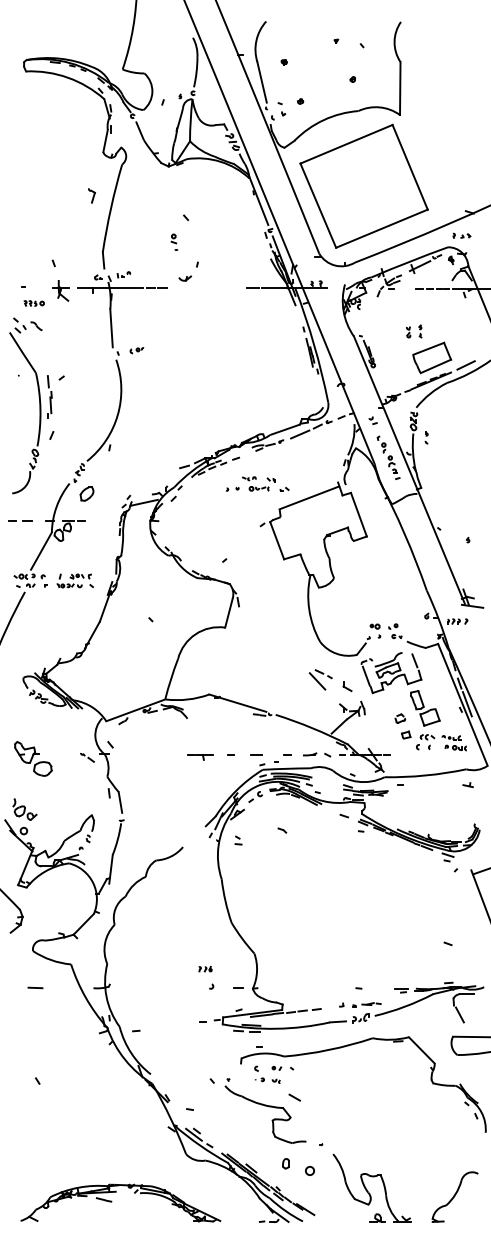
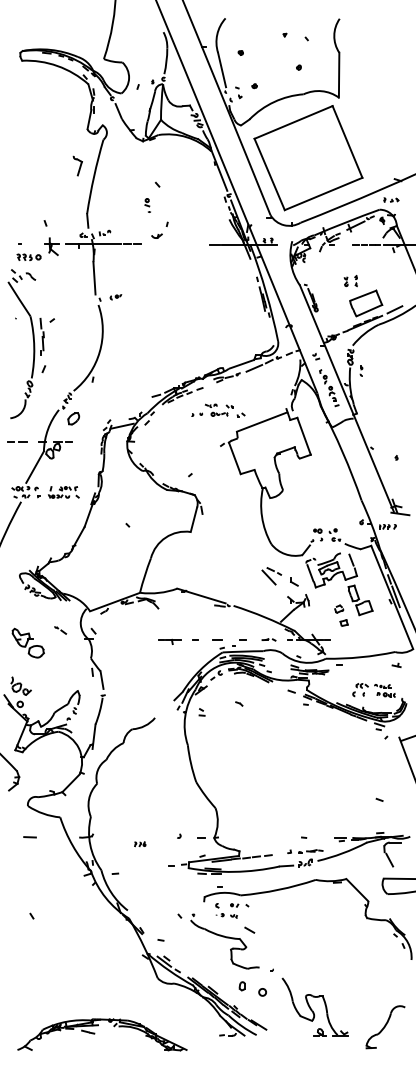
part: (91, 195) -> (77, 165), size x1.6
part: (33, 303) -> (28, 257), size x1.4
part: (441, 742) -> (374, 690), moved
part: (317, 754) -> (269, 639), size x0.6
part: (87, 757) -> (60, 630), moved
part: (205, 968) -> (140, 843), moved
part: (454, 1196) -> (385, 1026), moved
part: (112, 1201) -> (95, 1033), moved

